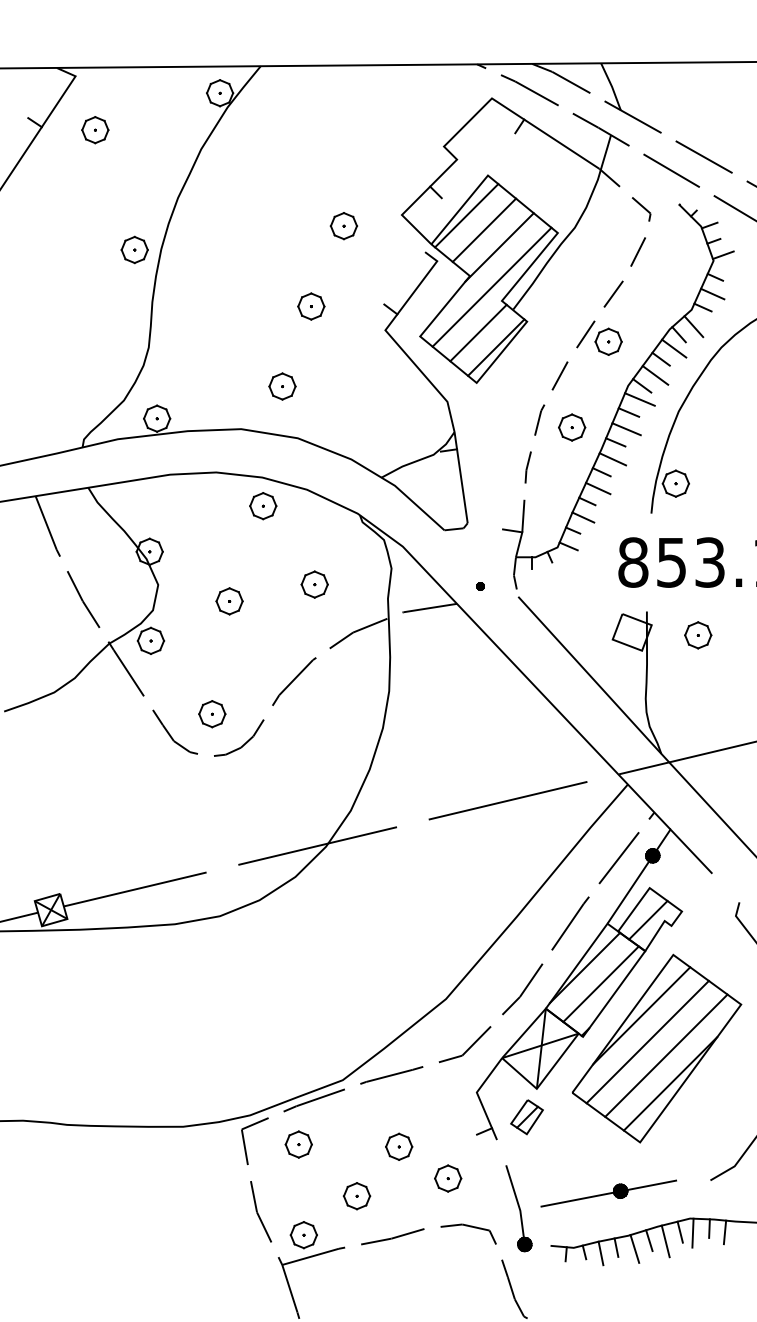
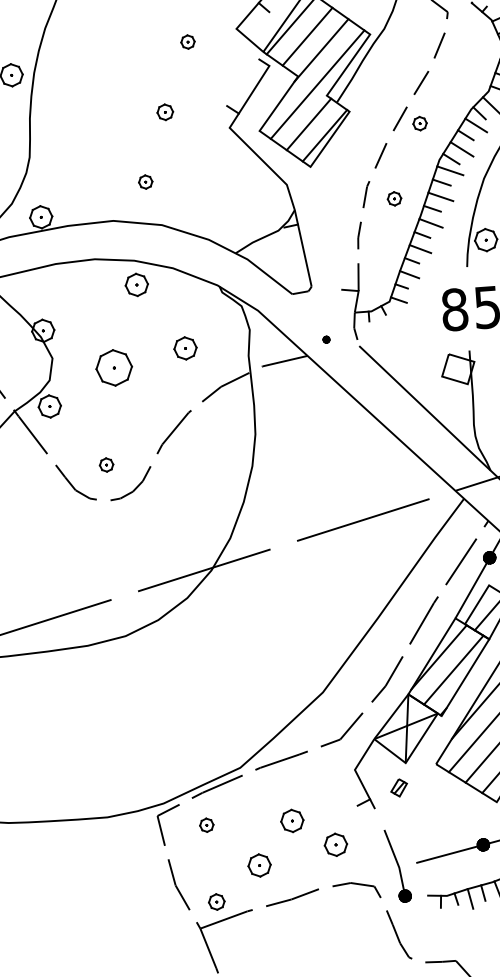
part: (343, 226) -> (187, 42), size x0.6
part: (311, 306) -> (165, 112), size x0.7
part: (608, 341) -> (419, 123), size x0.6
part: (282, 386) -> (145, 182), size x0.6
part: (572, 427) -> (394, 198), size x0.6
part: (229, 601) -> (114, 368), size x1.6
part: (212, 714) -> (106, 465), size x0.6
part: (526, 1117) -> (398, 788), size x0.6
part: (298, 1144) -> (206, 825), size x0.6
part: (303, 1235) -> (216, 902), size x0.7

